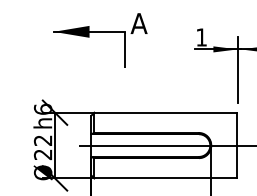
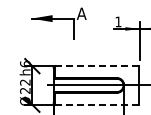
line: (165, 113) -> (97, 66), solid -> dashed
line: (165, 178) -> (97, 104), solid -> dashed

